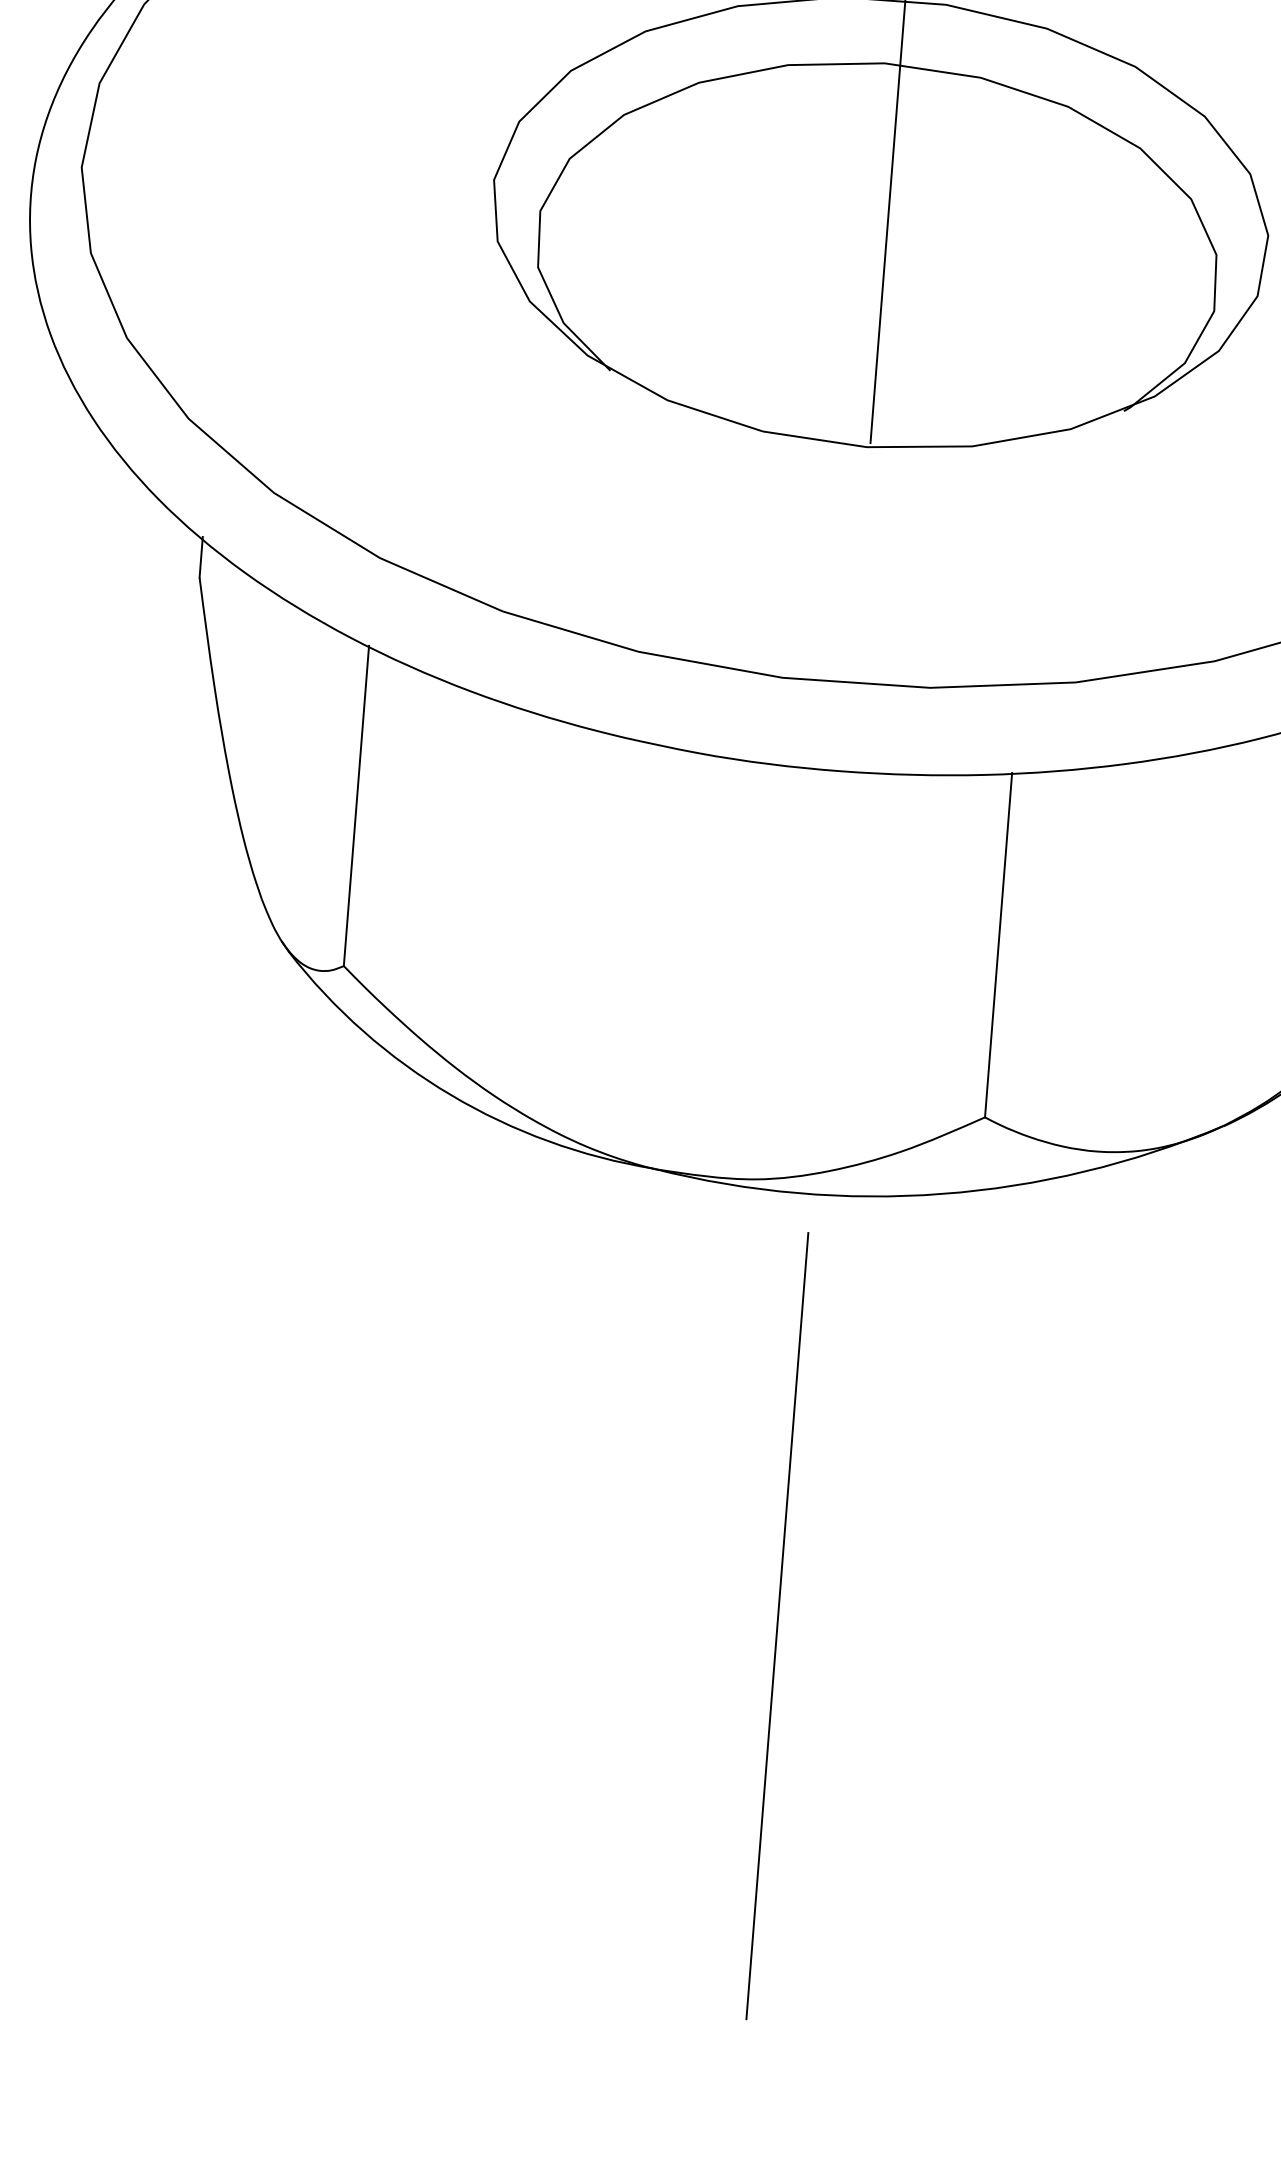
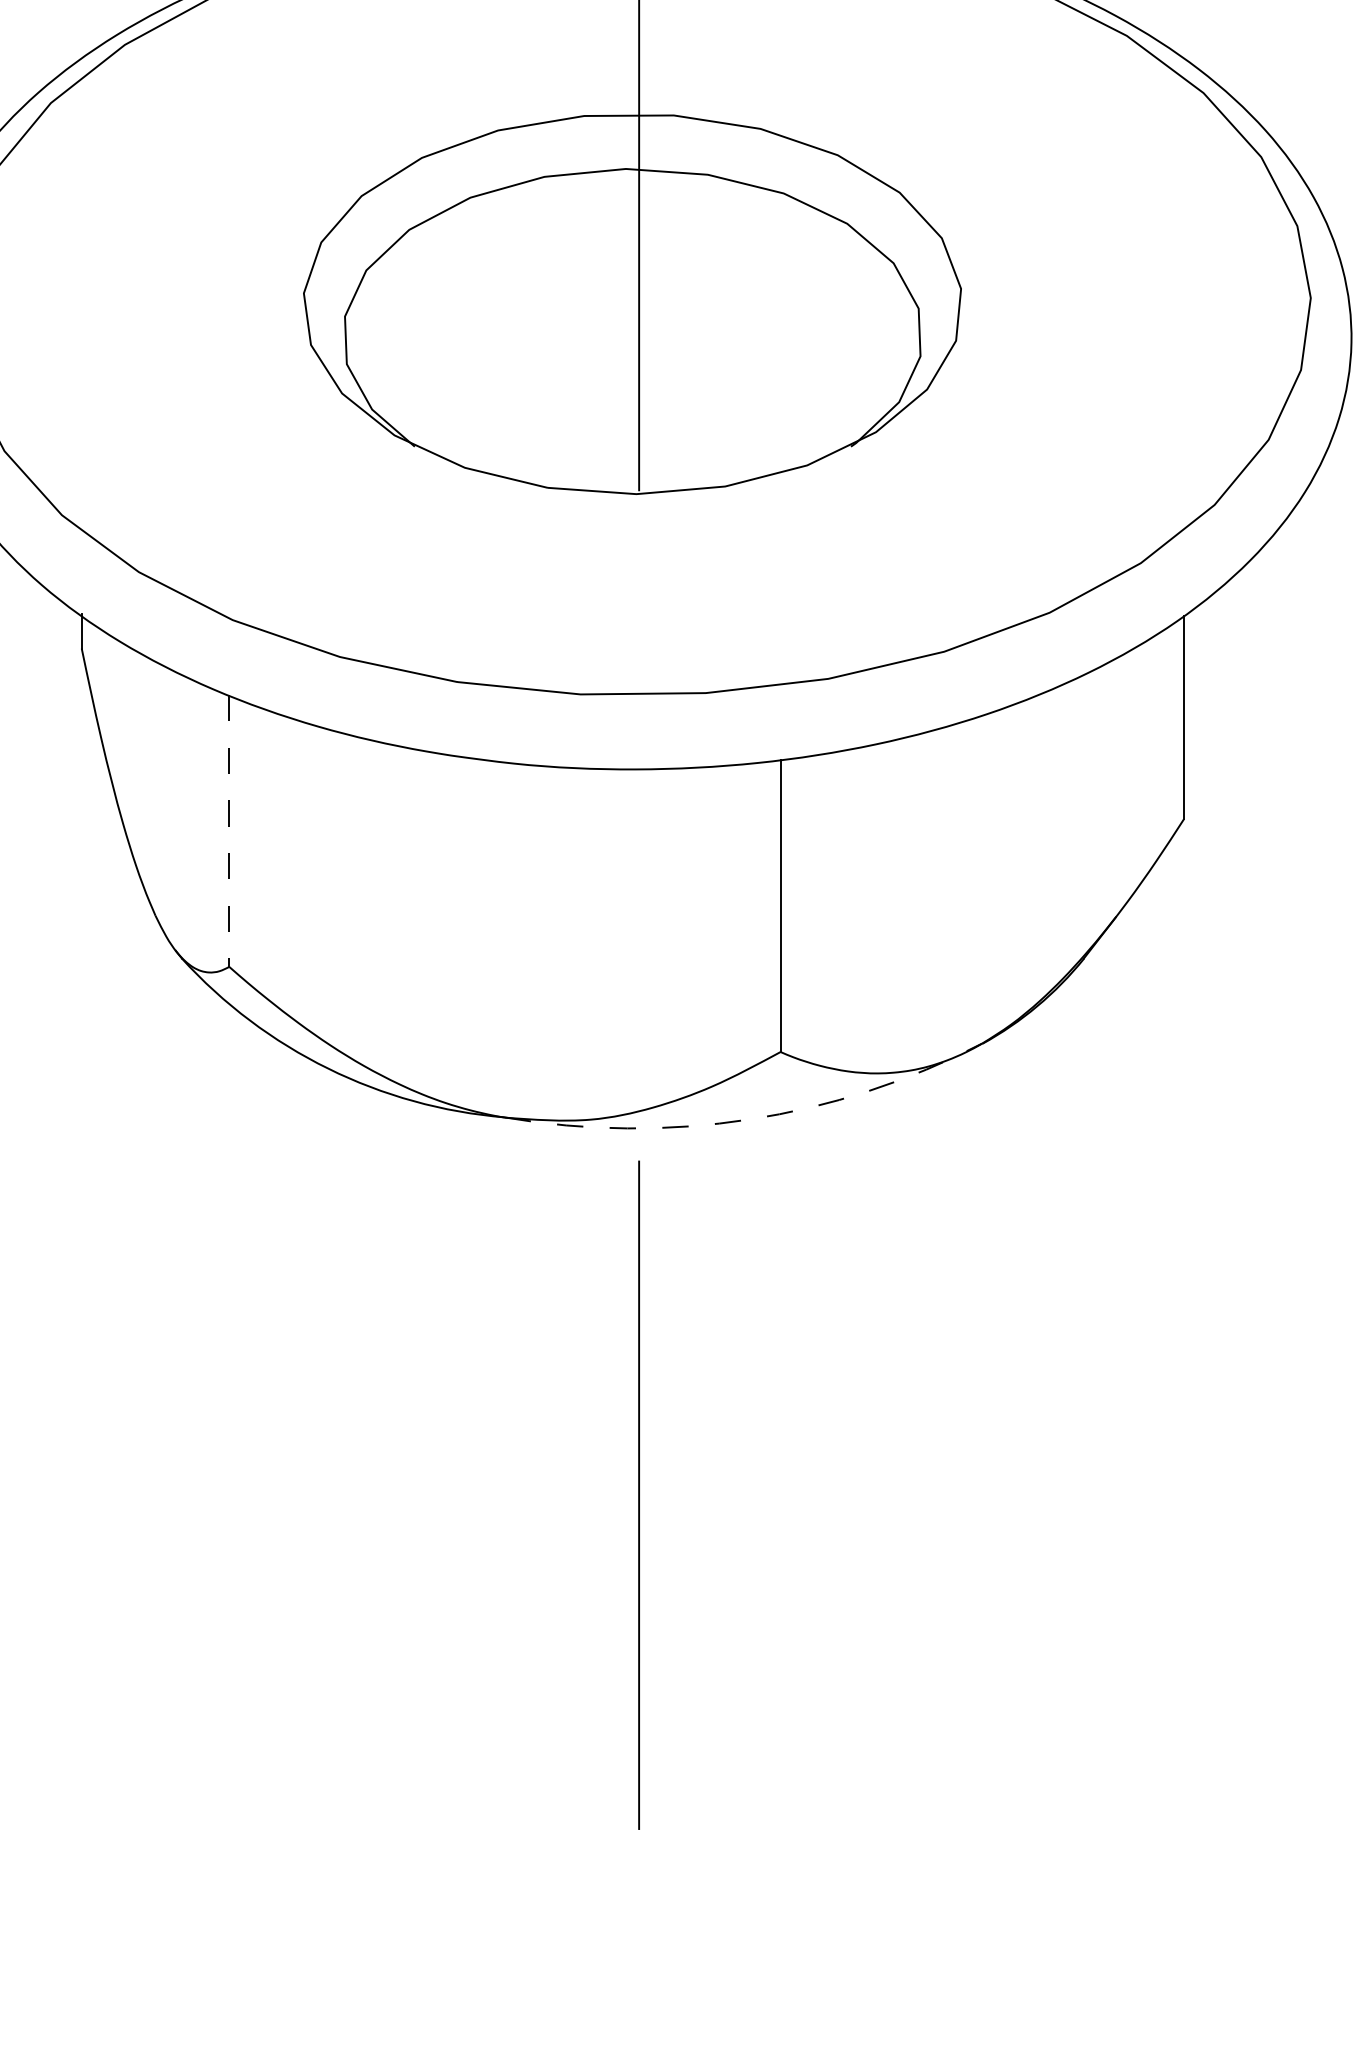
line: (356, 805) -> (229, 830), solid -> dashed
arc: (942, 1193) -> (749, 1119), solid -> dashed

